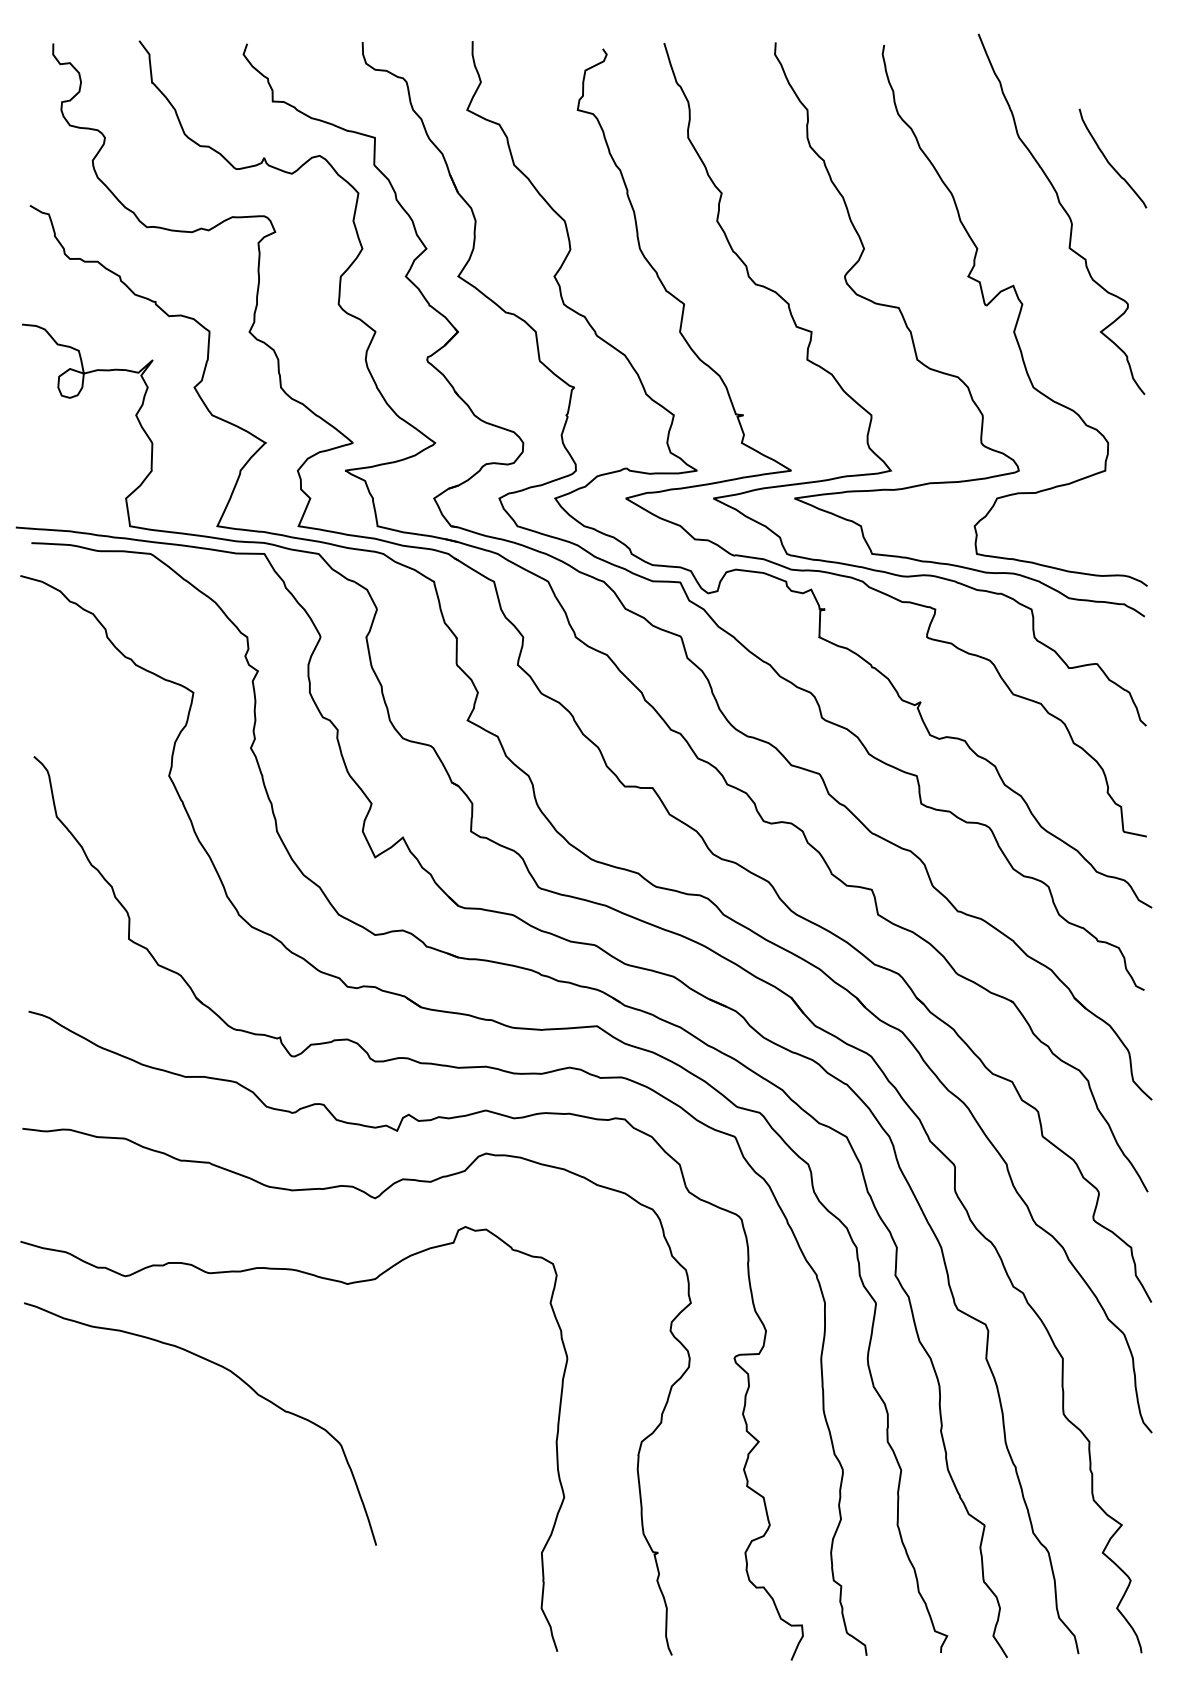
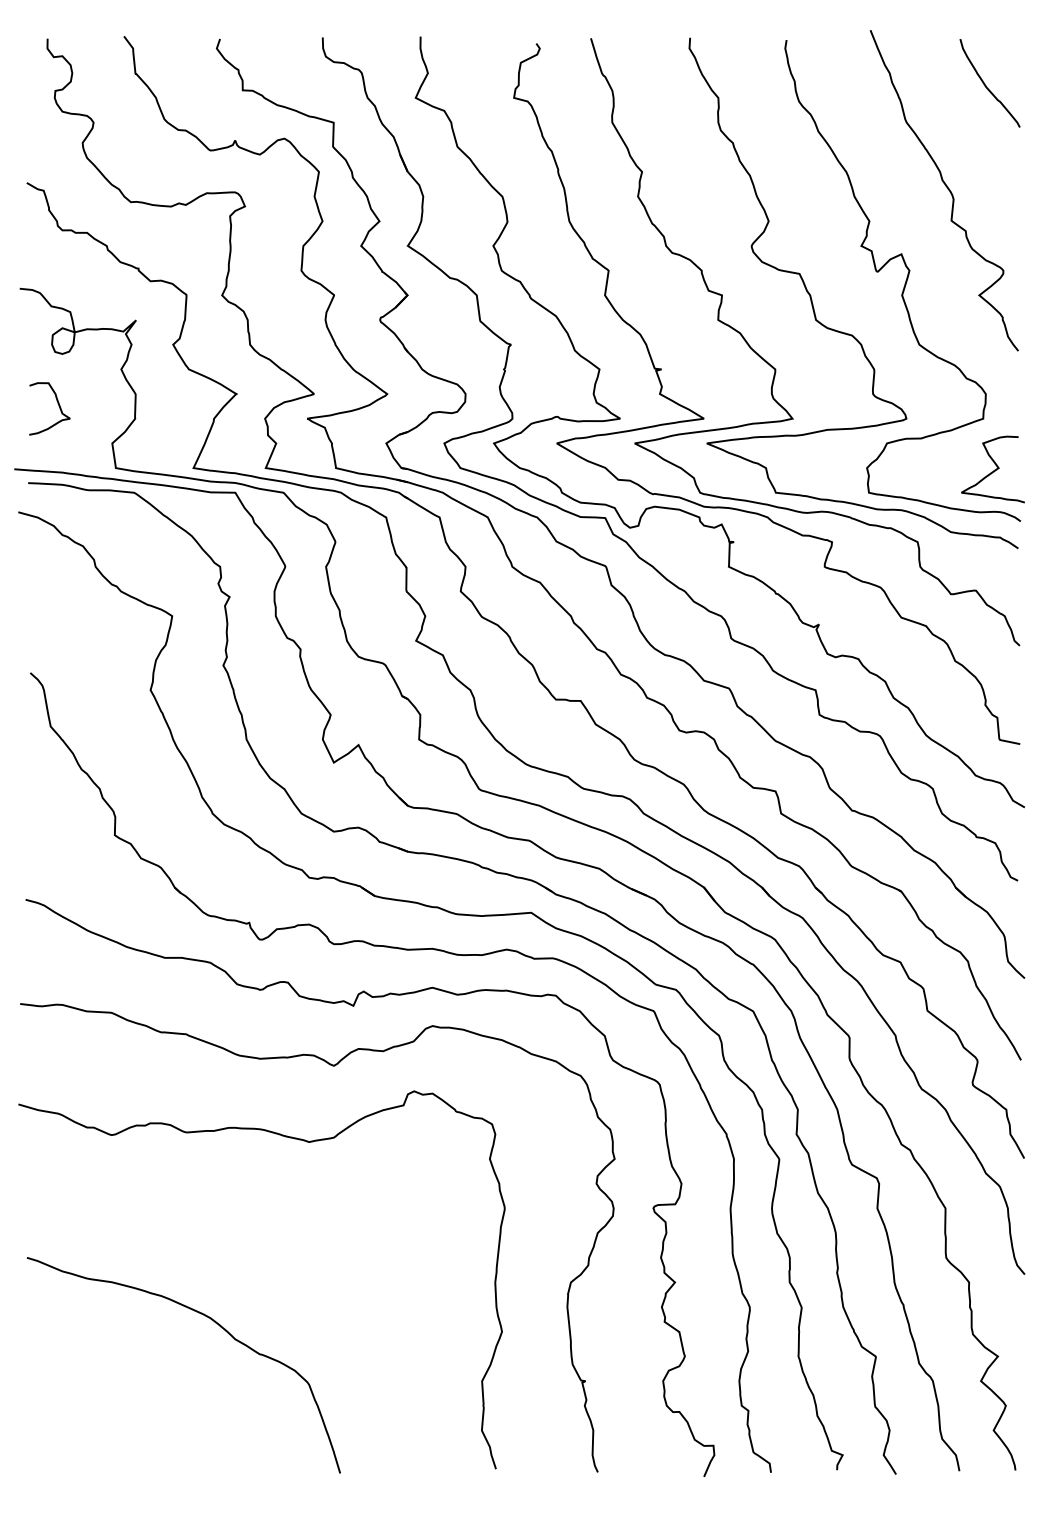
curve: (1108, 160) -> (986, 85), moved
curve: (65, 456) -> (58, 406), added
curve: (1117, 528) -> (994, 470), added
curve: (235, 1376) -> (214, 1323), moved

